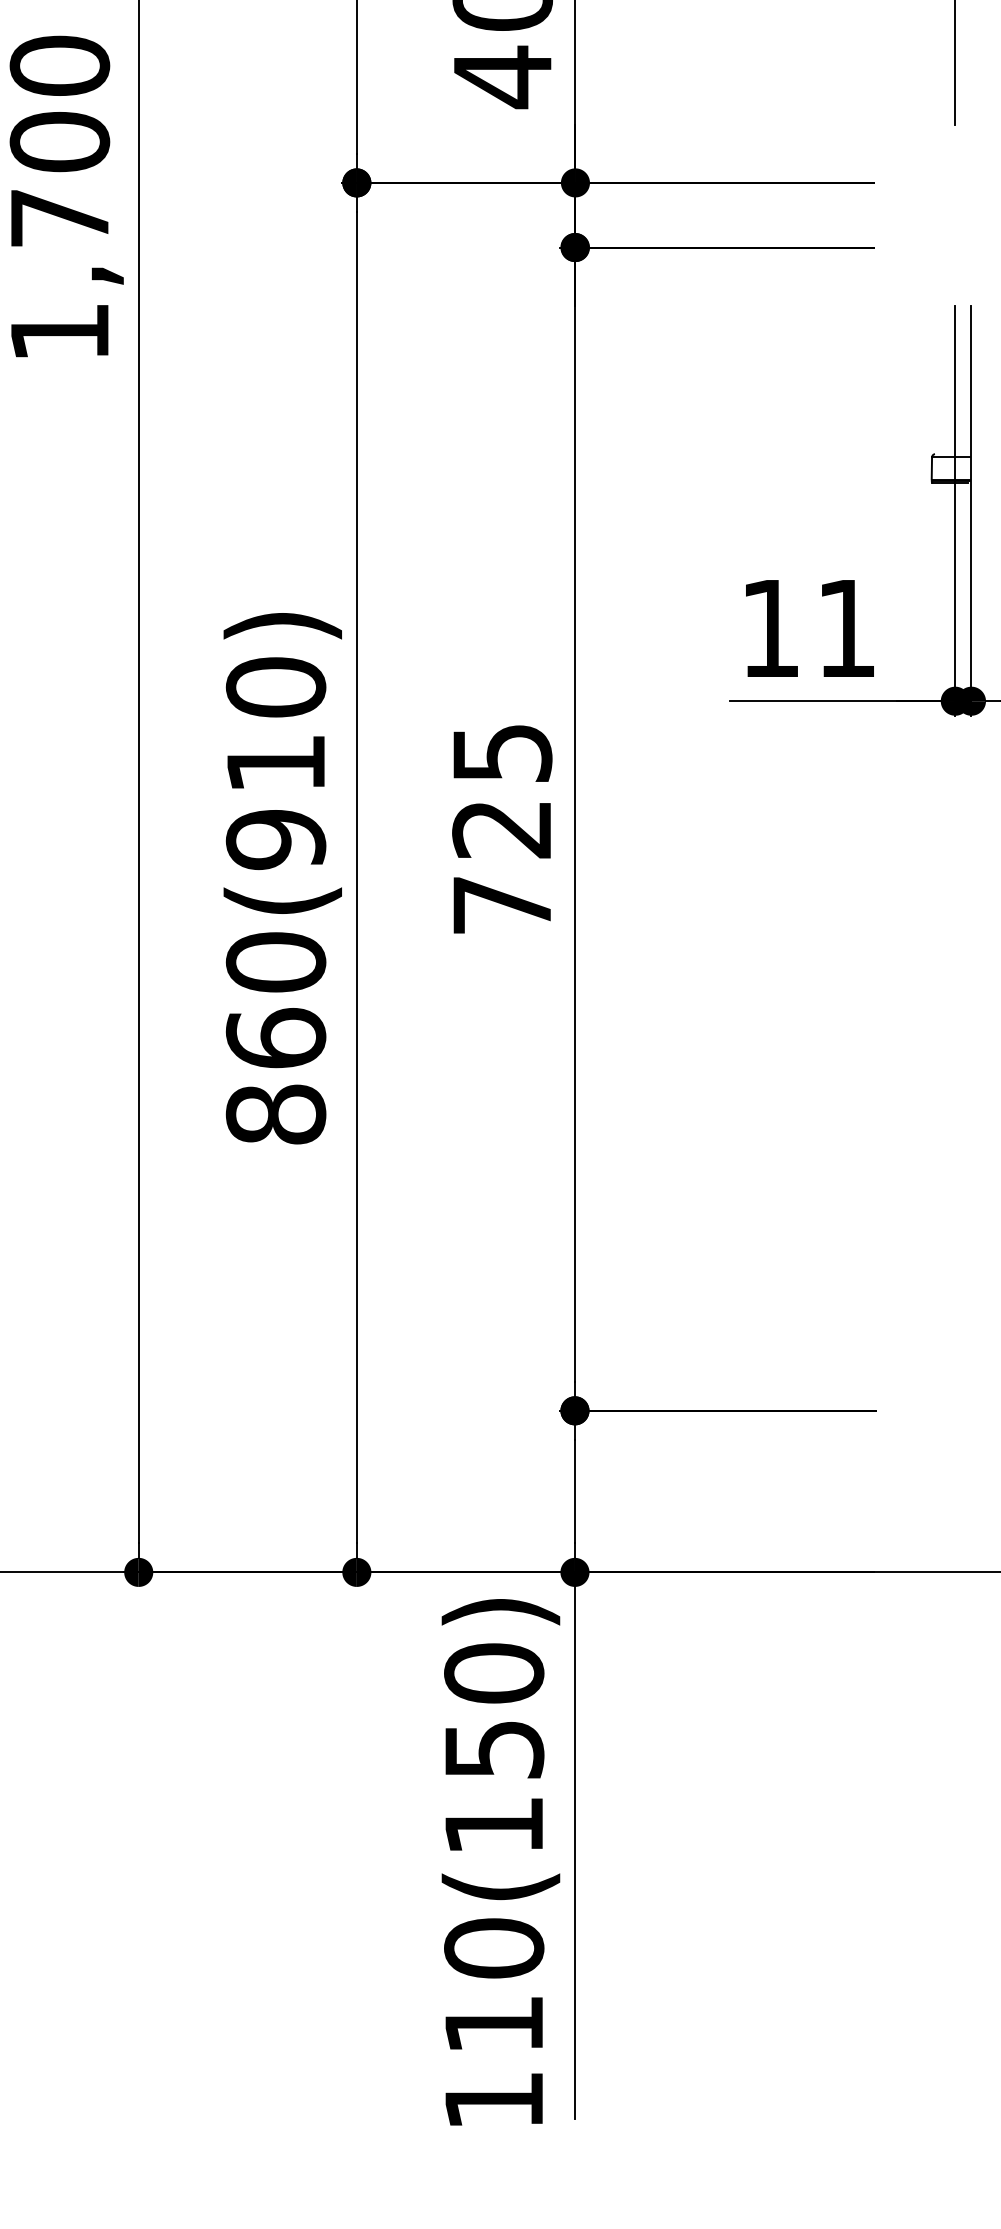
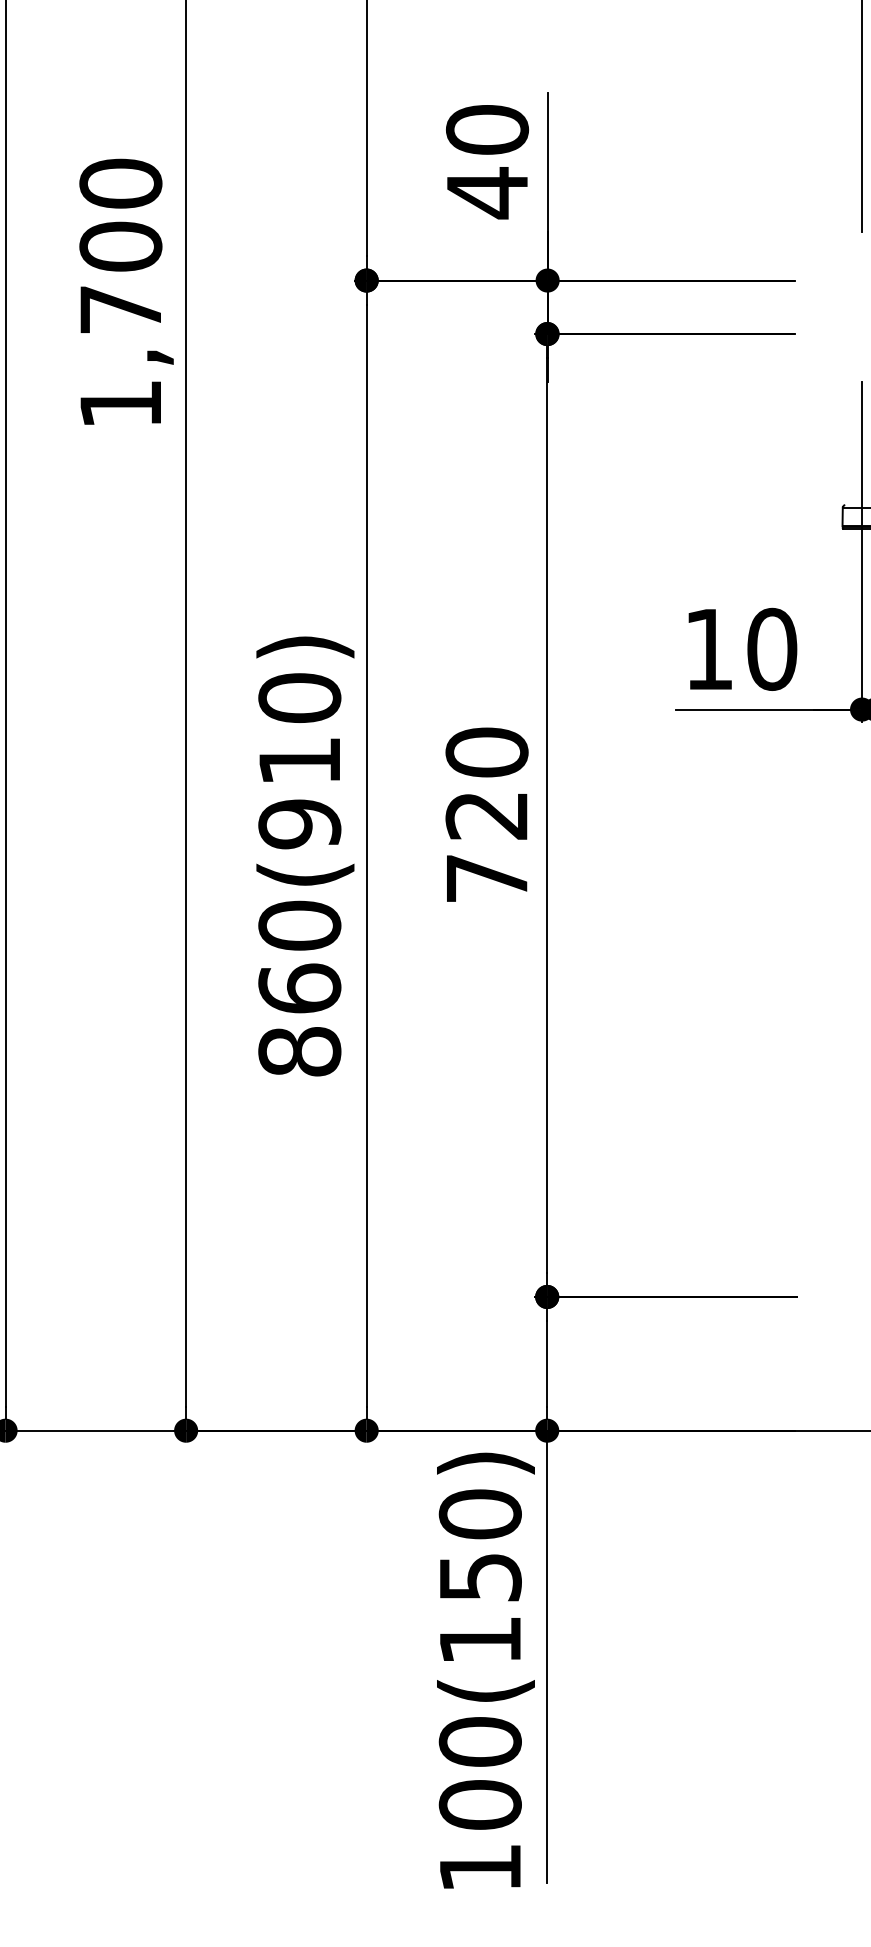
text: (847, 627) -> (772, 648), 11 -> 10
text: (501, 753) -> (486, 752), 725 -> 720
text: (493, 2023) -> (479, 1804), 110(150) -> 100(150)

